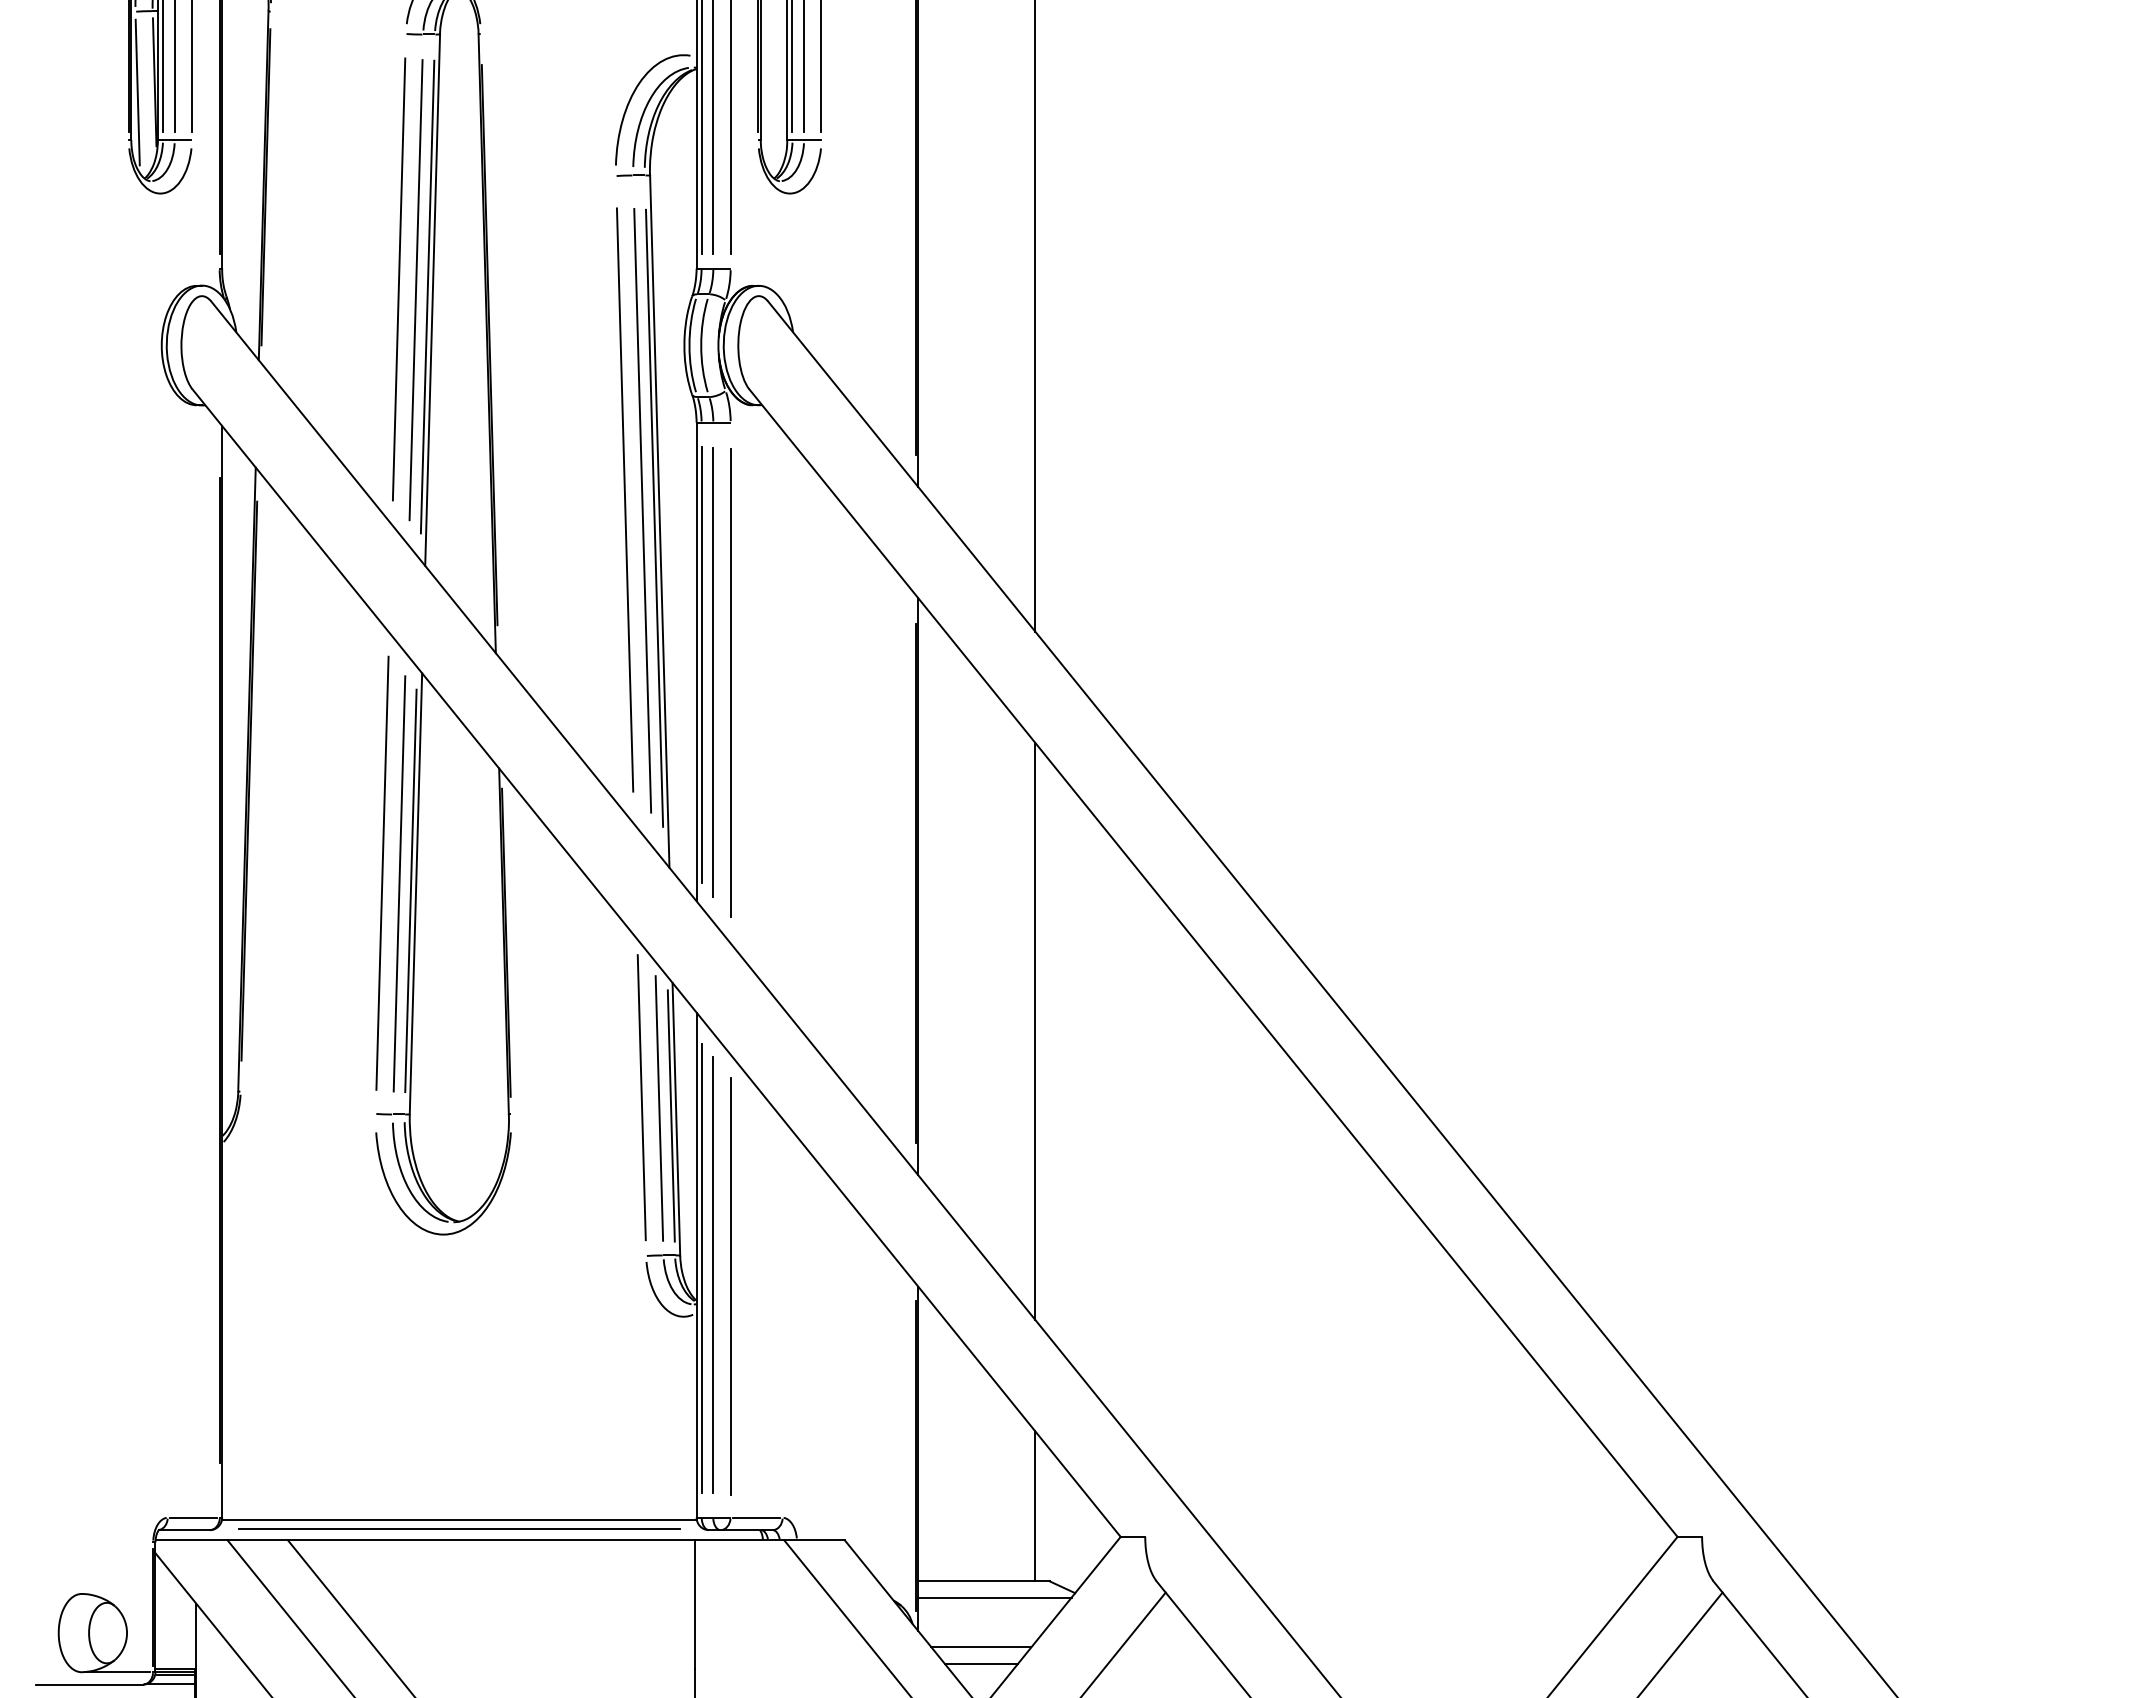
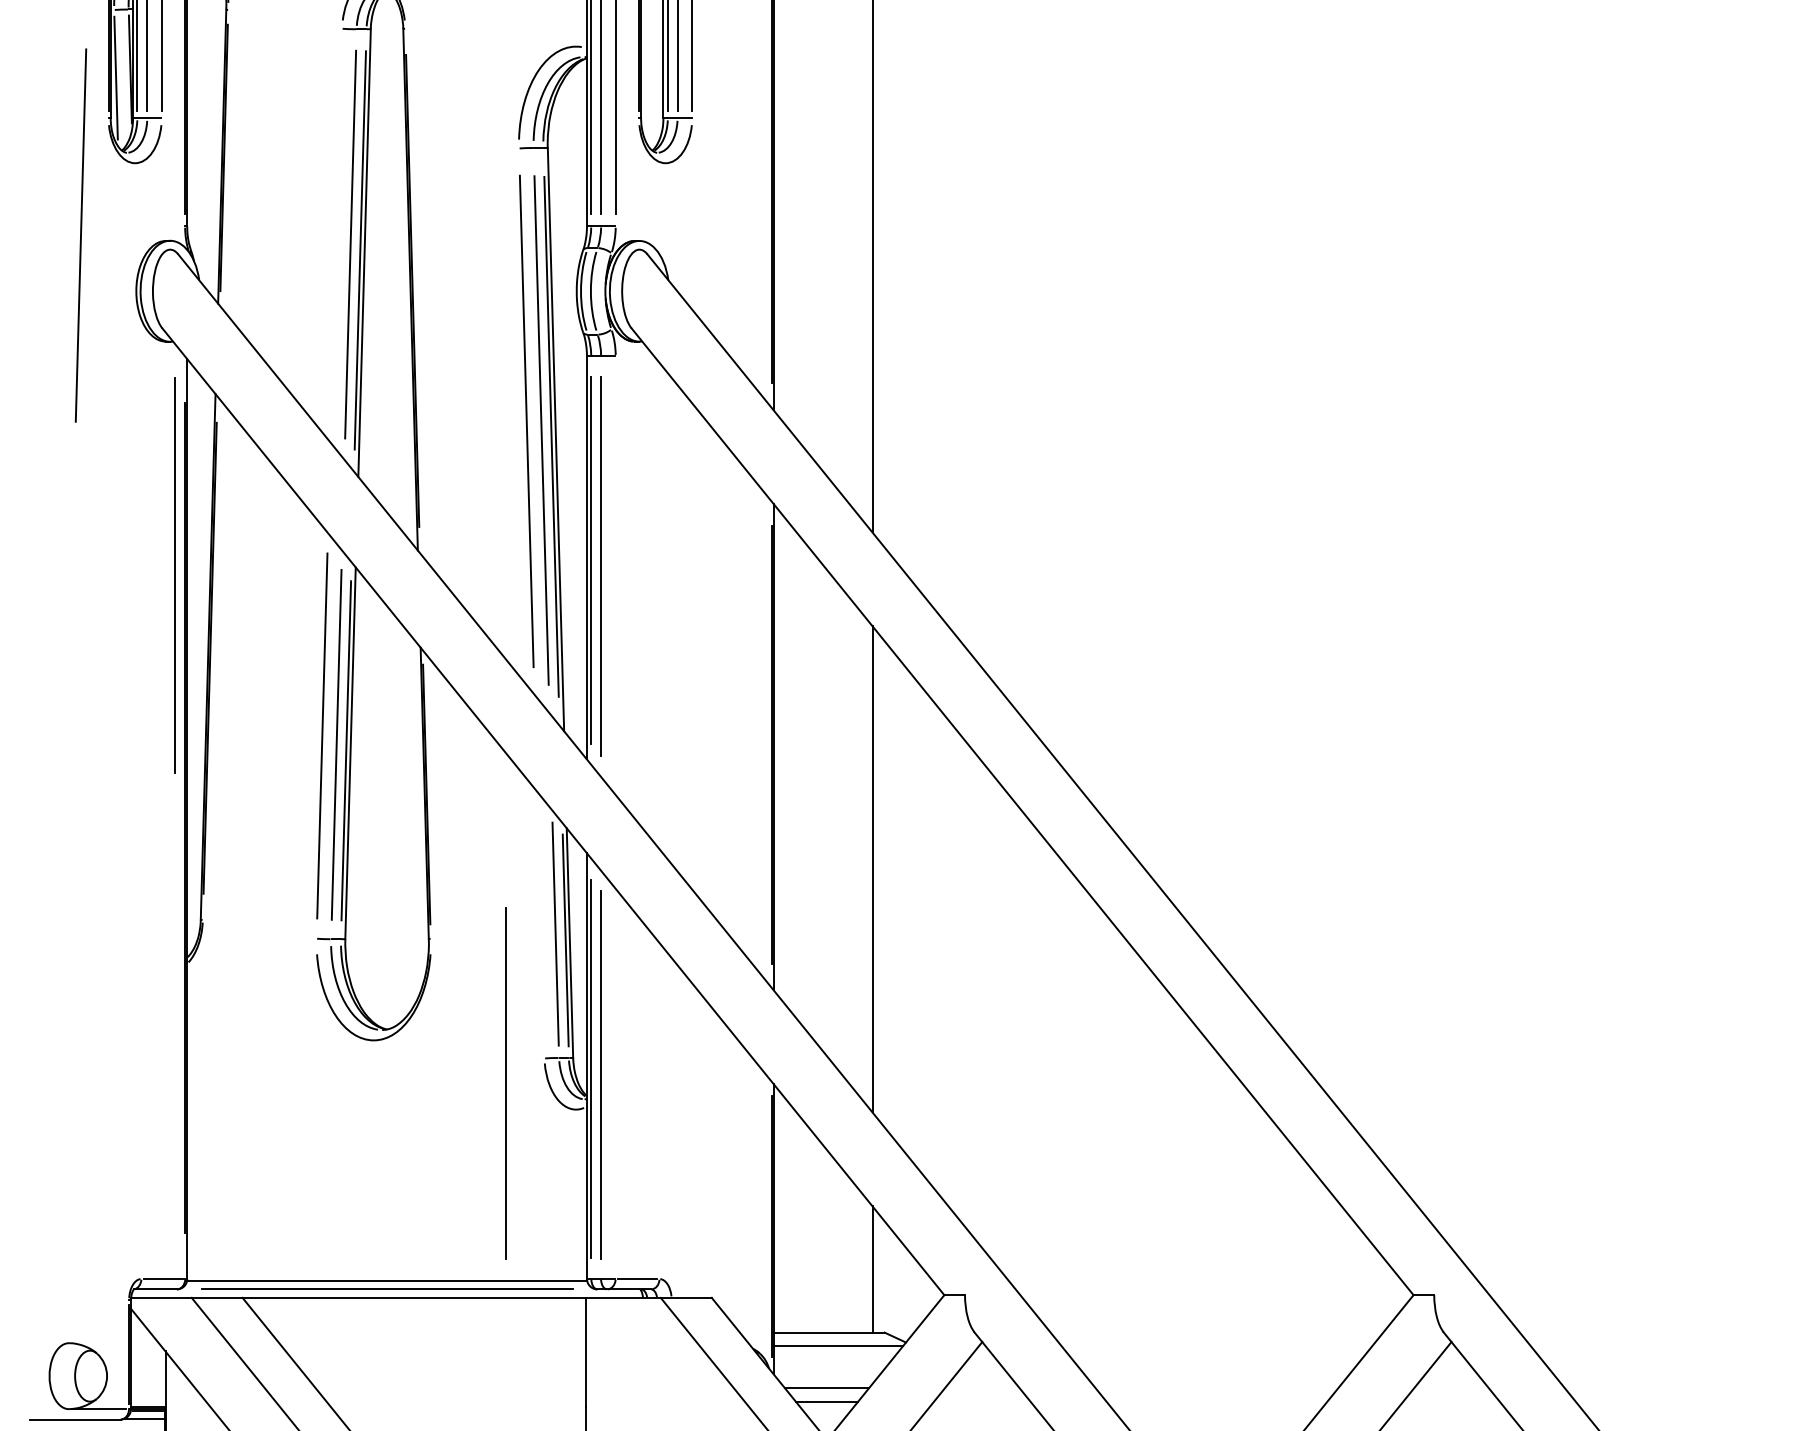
line: (399, 279) -> (81, 235), moved
line: (730, 682) -> (174, 575), moved
line: (641, 1097) -> (540, 924), removed
line: (730, 1286) -> (506, 1084), moved

